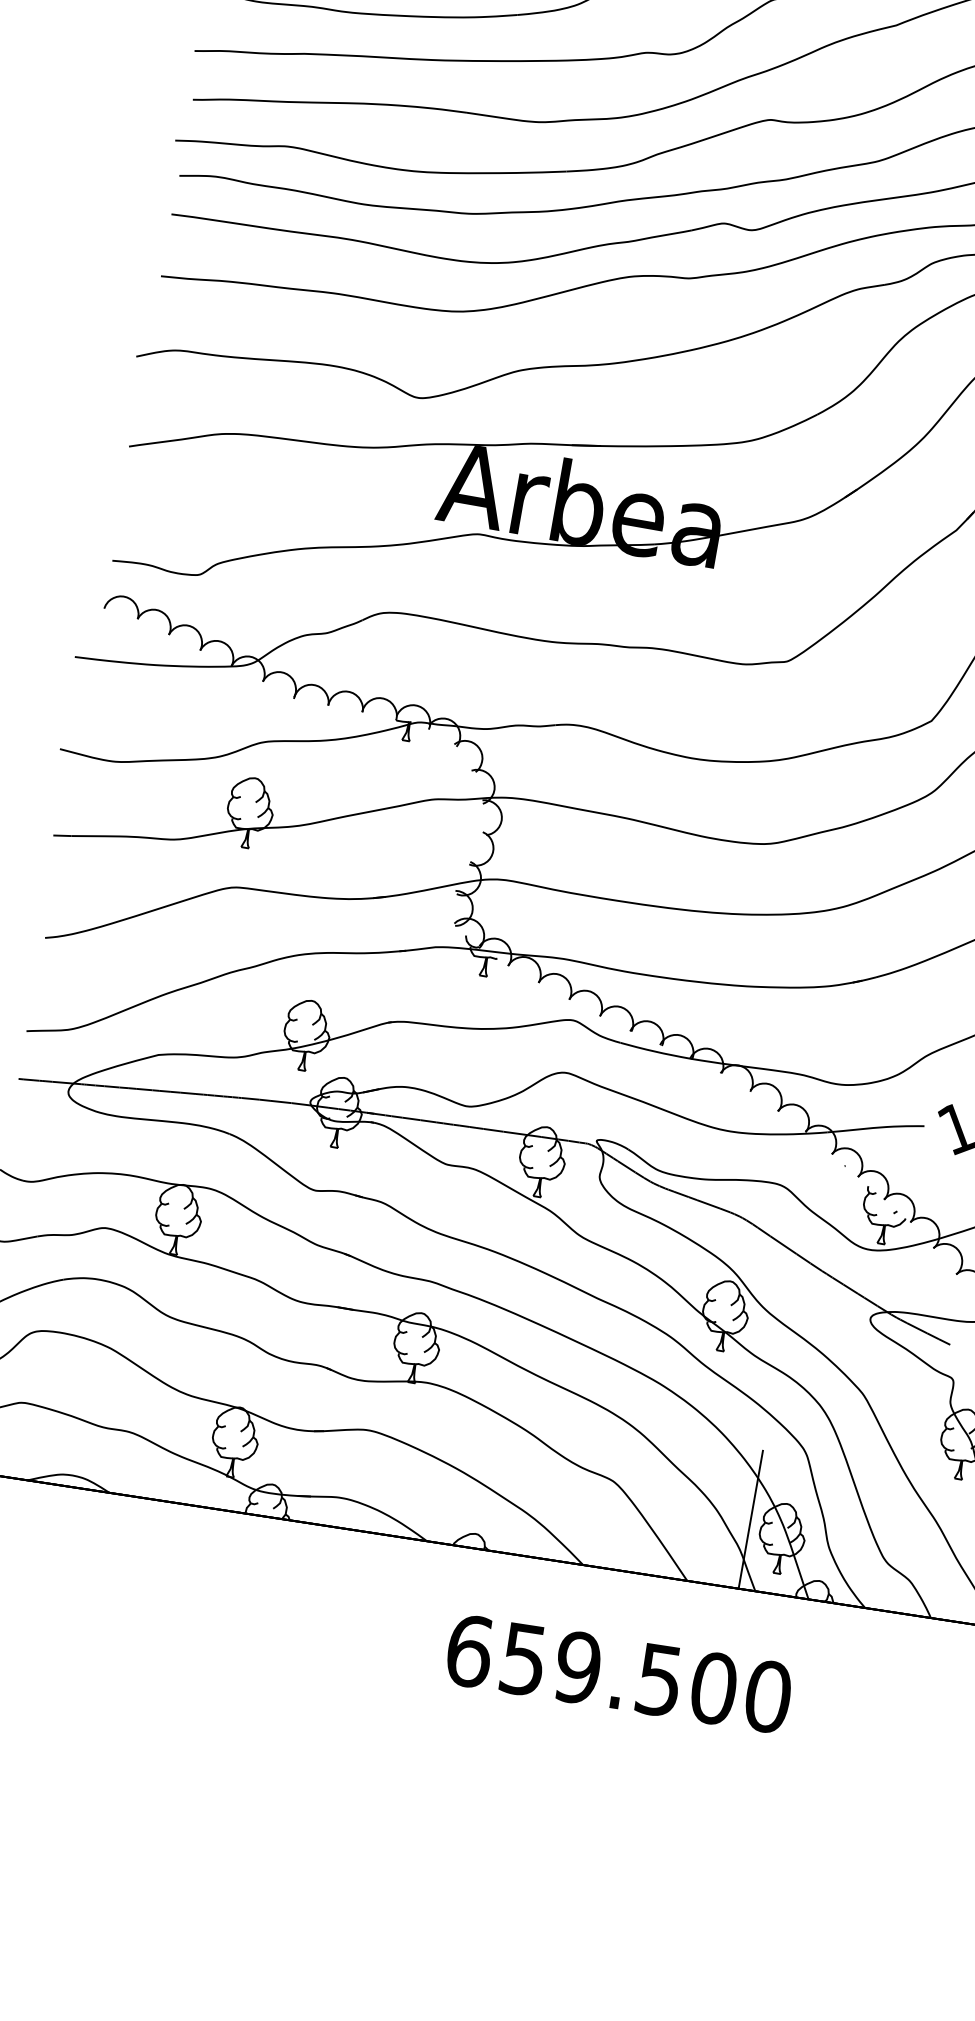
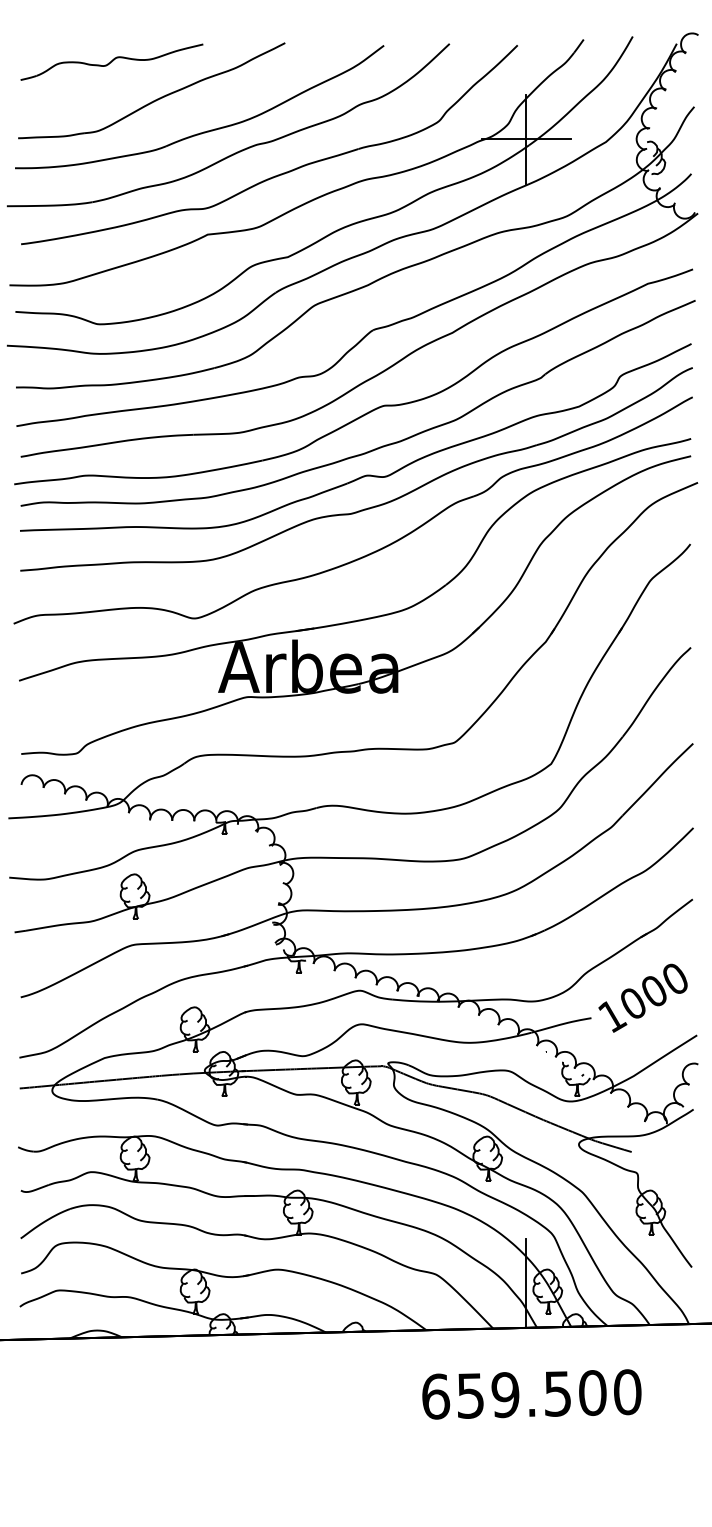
text: (618, 1674) -> (531, 1394), moved

